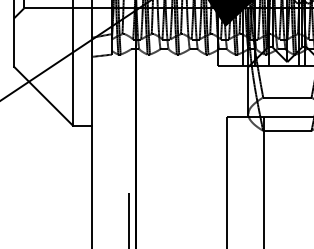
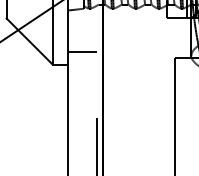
line: (110, 108) -> (82, 51), added

